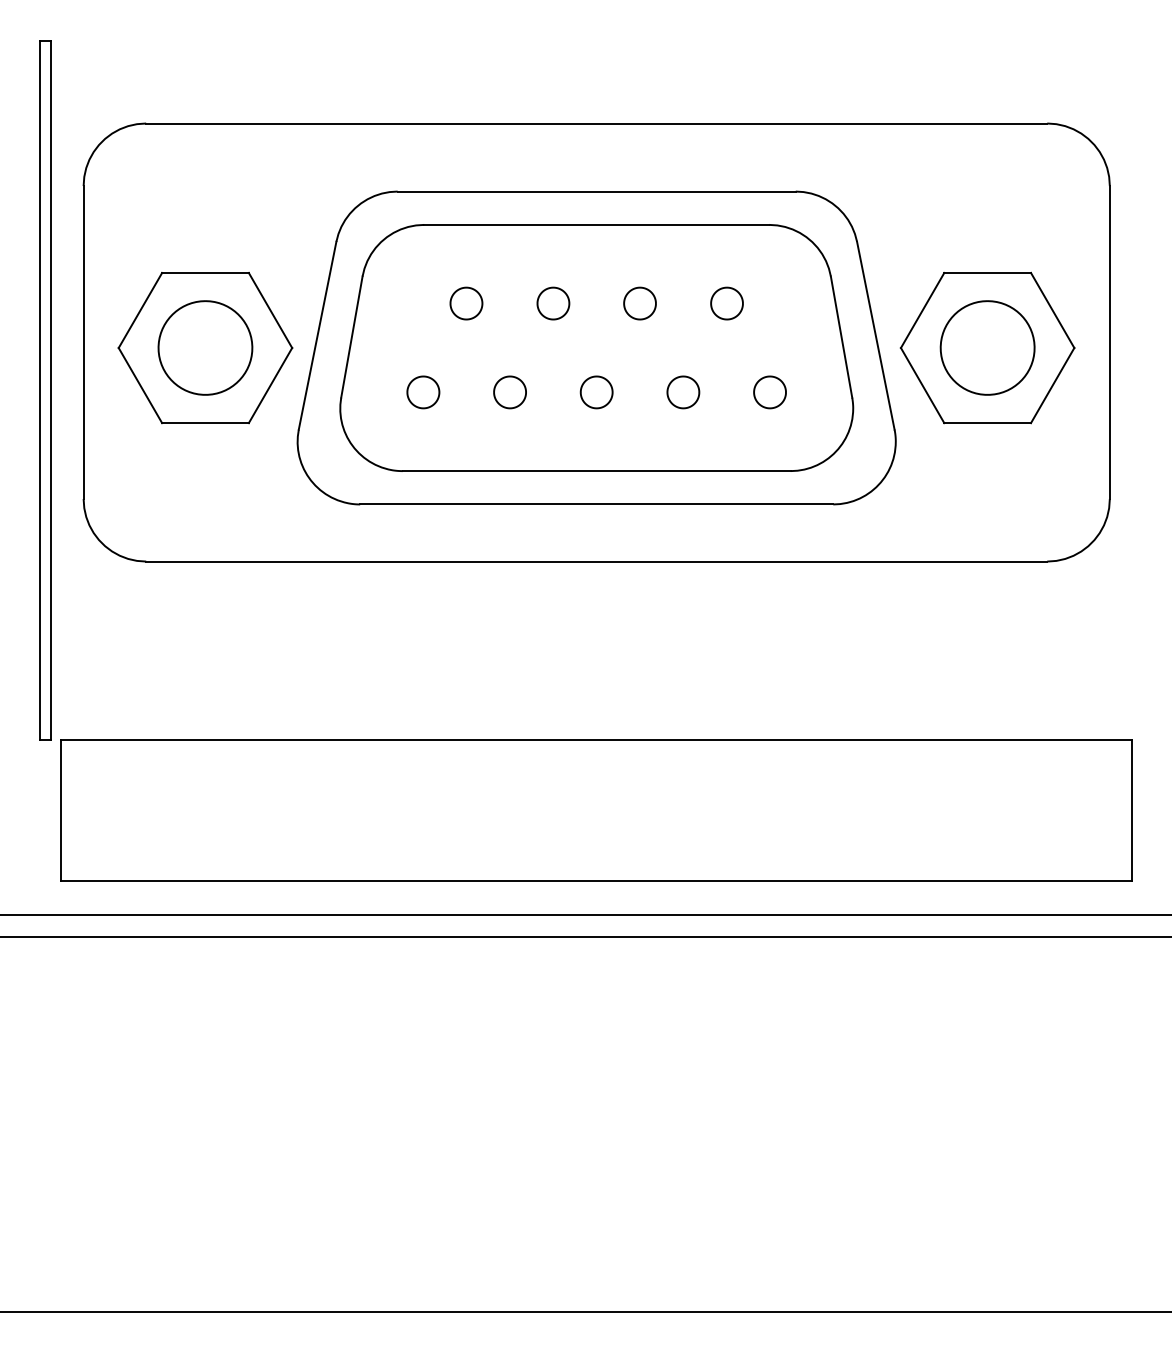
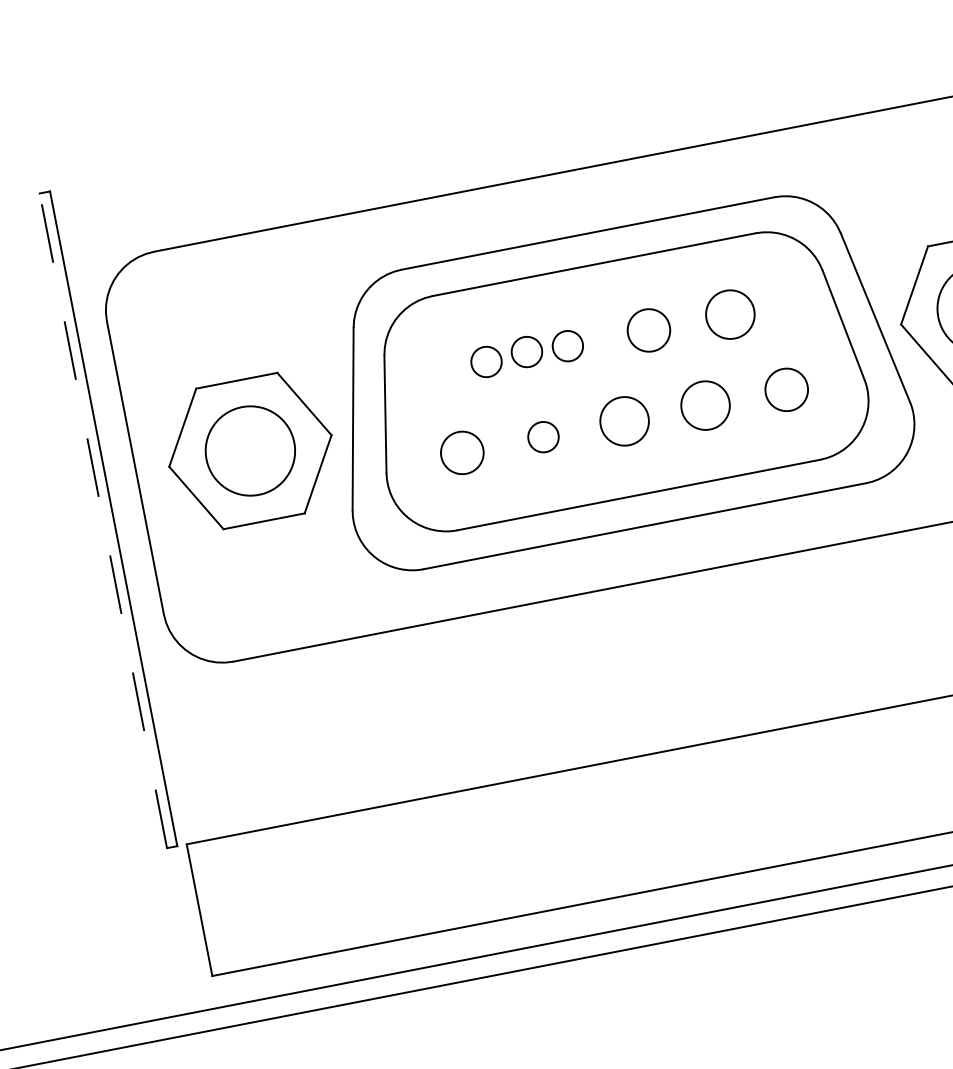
part: (509, 301) -> (526, 352), added
part: (639, 303) -> (648, 330), size x1.4
part: (726, 303) -> (729, 314), size x1.6
line: (40, 390) -> (103, 520), solid -> dashed
part: (423, 392) -> (462, 452), size x1.4
part: (596, 392) -> (624, 421), size x1.6
part: (683, 392) -> (705, 405), size x1.6
part: (769, 392) -> (786, 390), size x1.4

